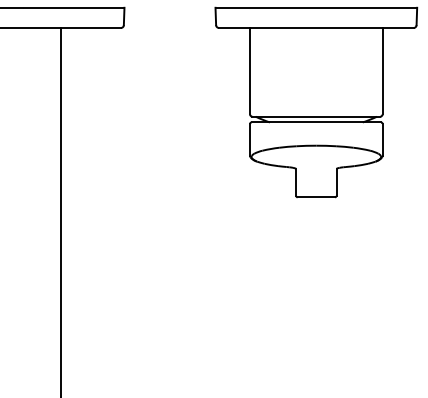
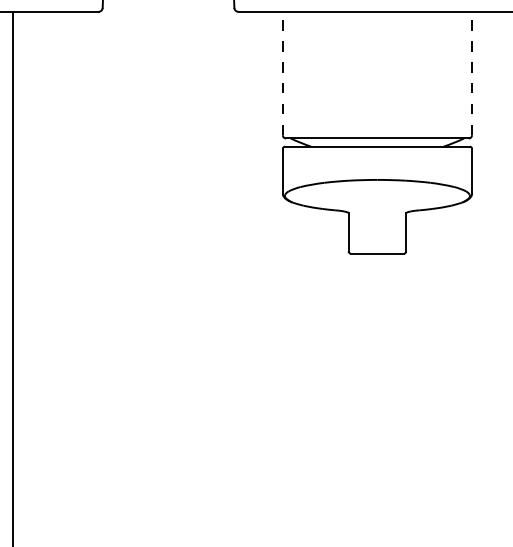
line: (250, 70) -> (283, 72), solid -> dashed
line: (382, 70) -> (471, 72), solid -> dashed

